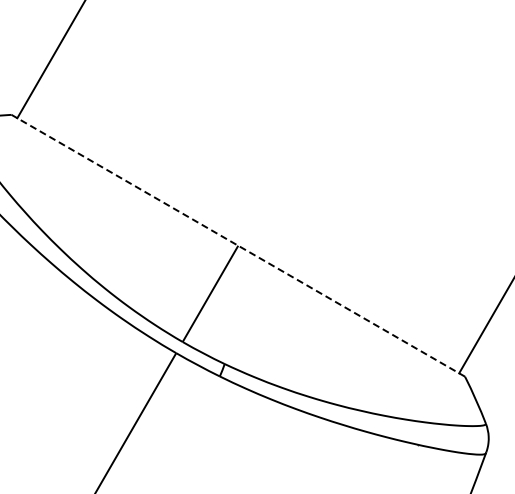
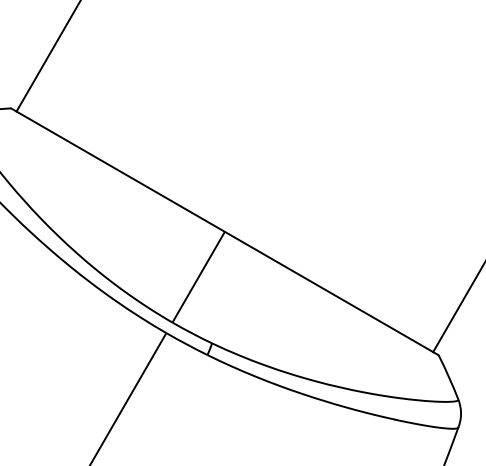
line: (238, 245) -> (225, 231), dashed -> solid

